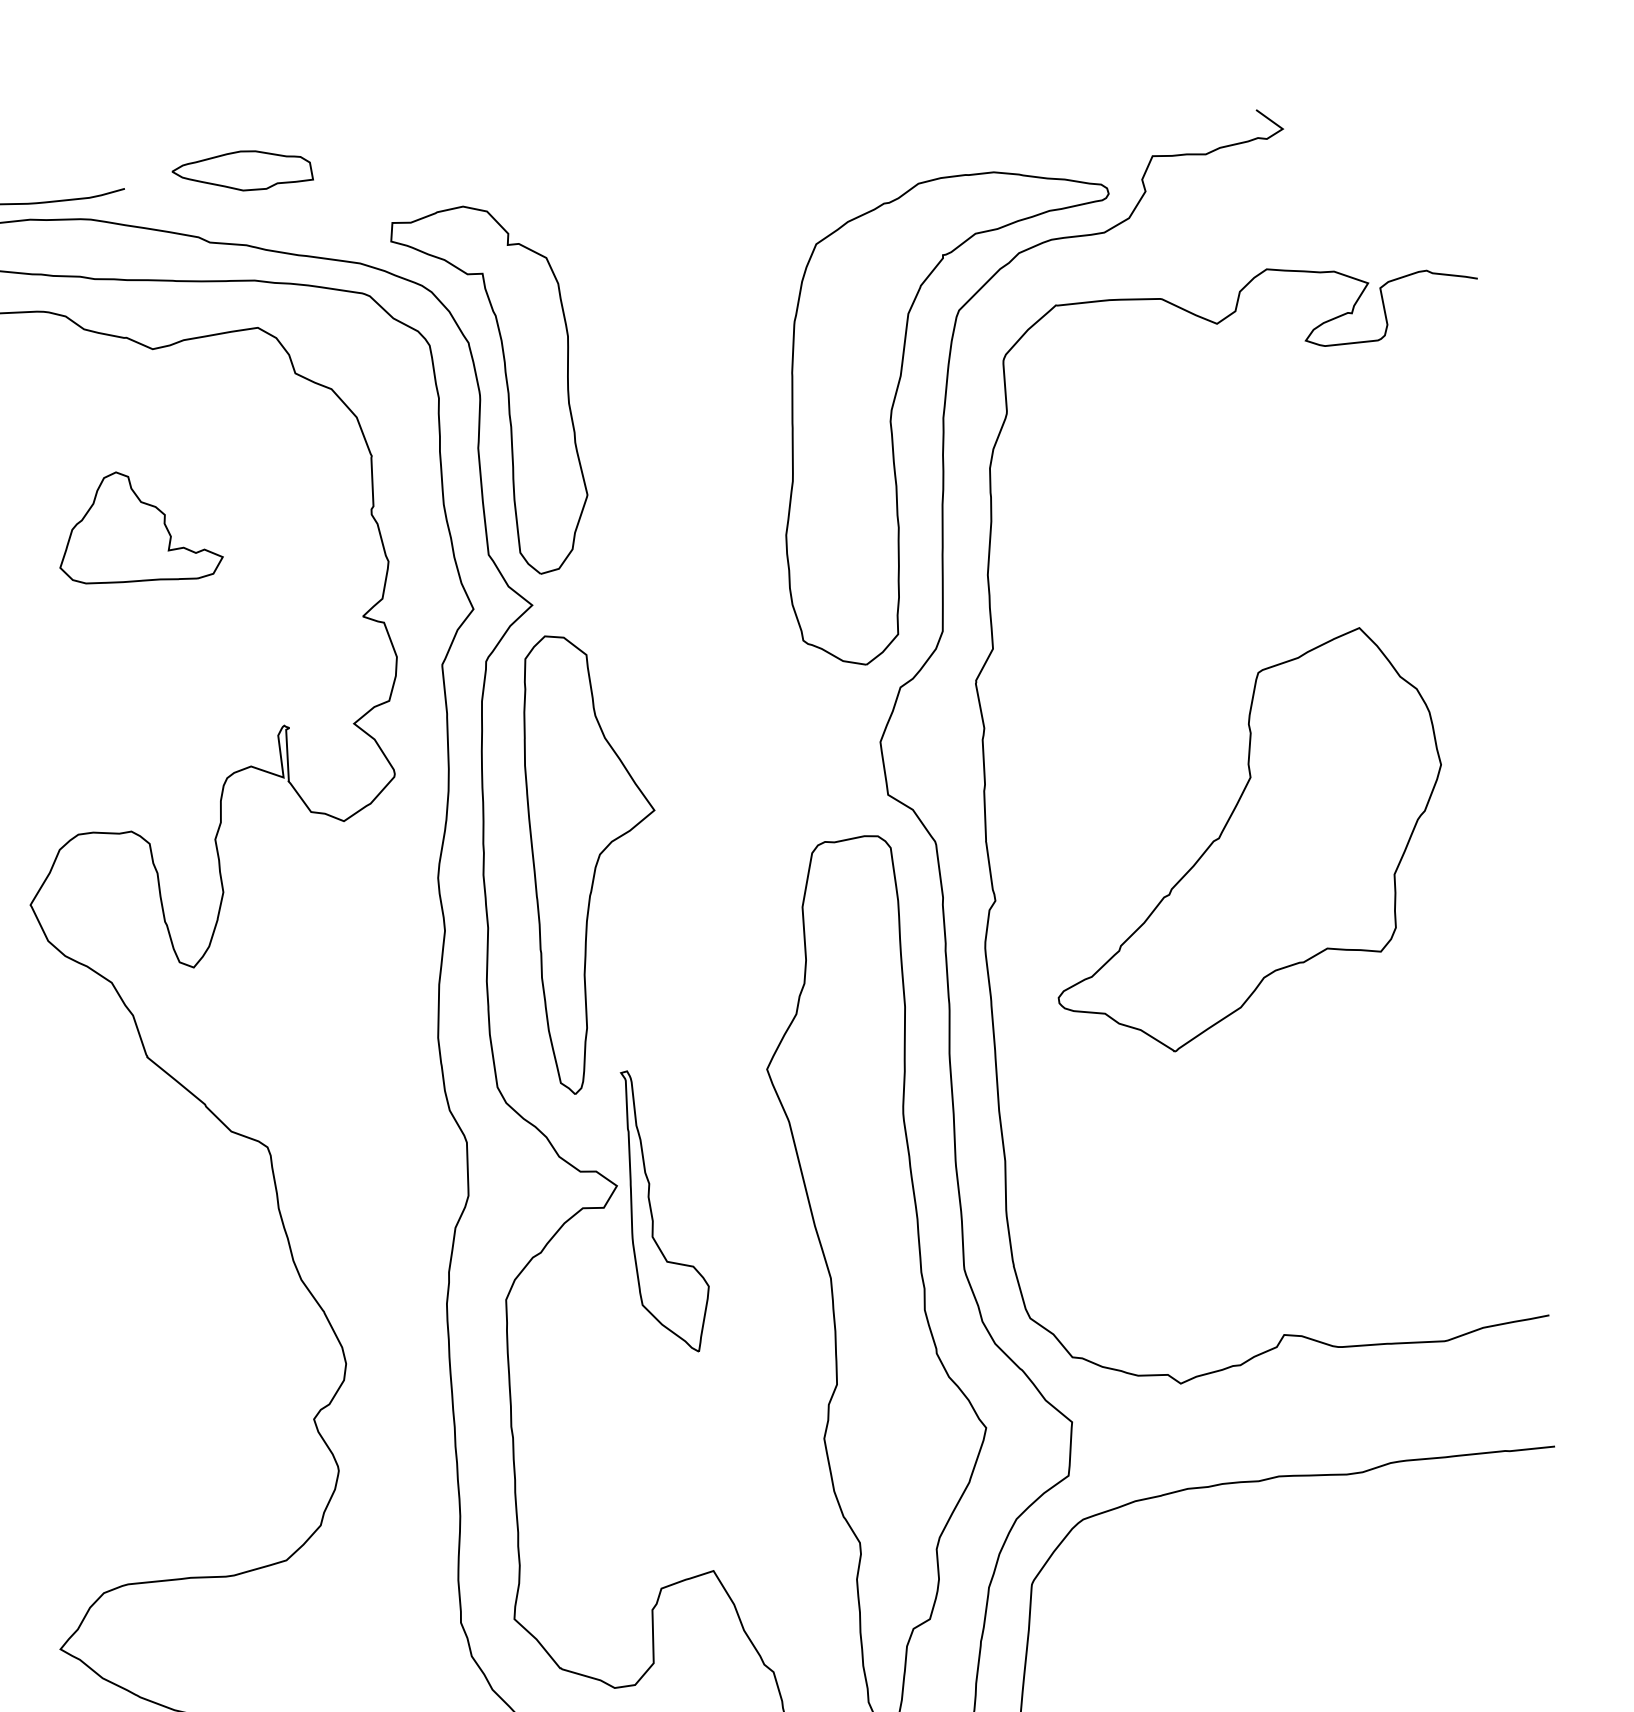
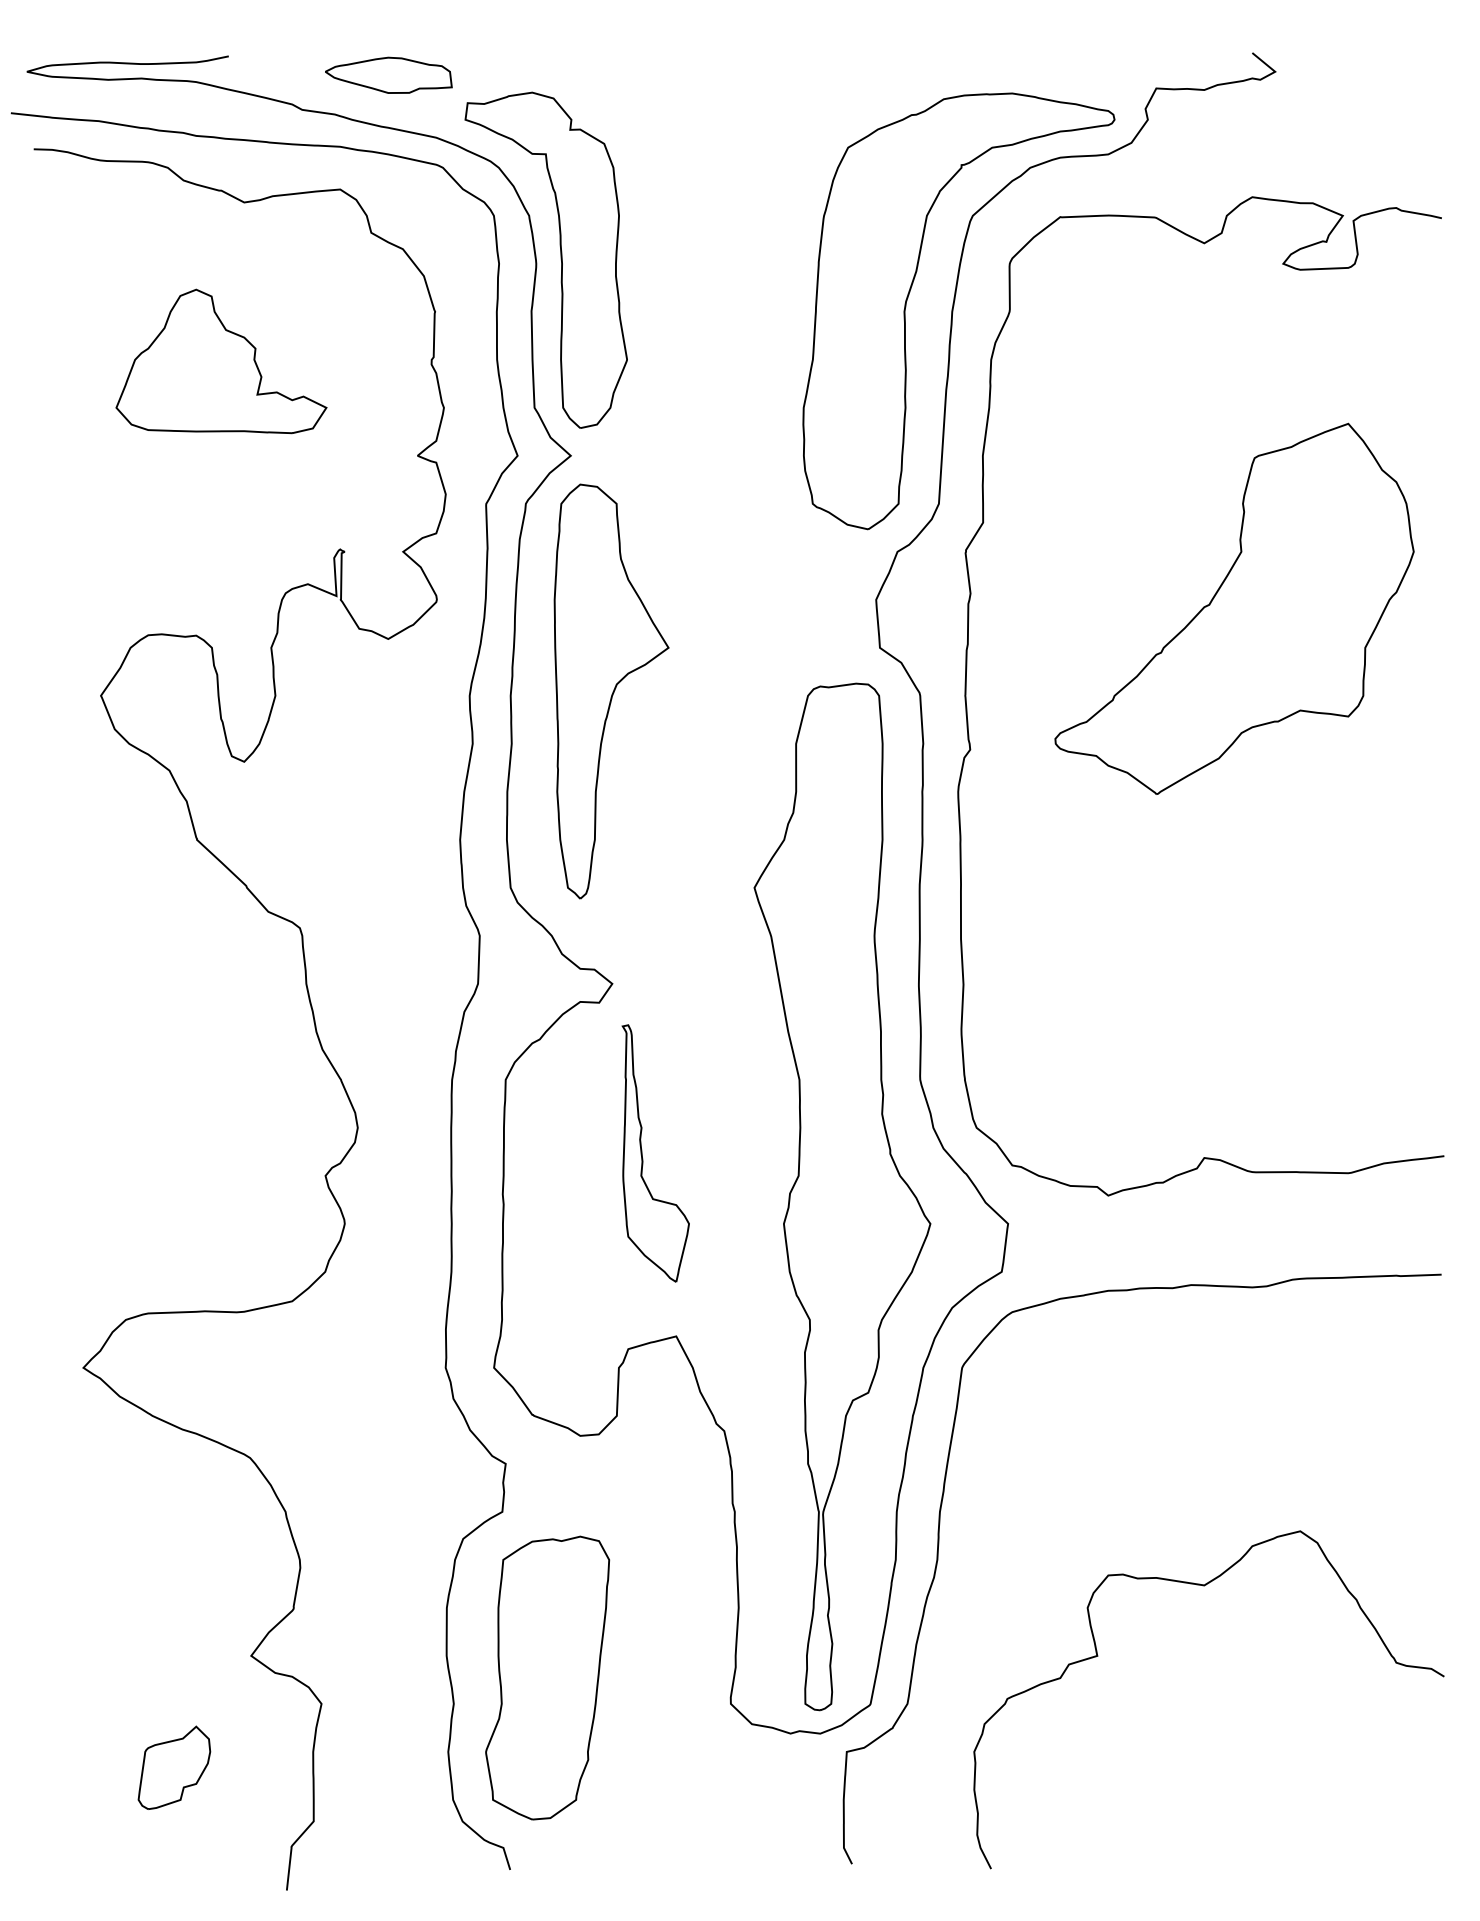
part: (242, 170) -> (388, 74), moved
part: (139, 526) -> (221, 361), size x1.43
part: (1247, 840) -> (1234, 608), moved
part: (652, 1212) -> (642, 1153), moved

